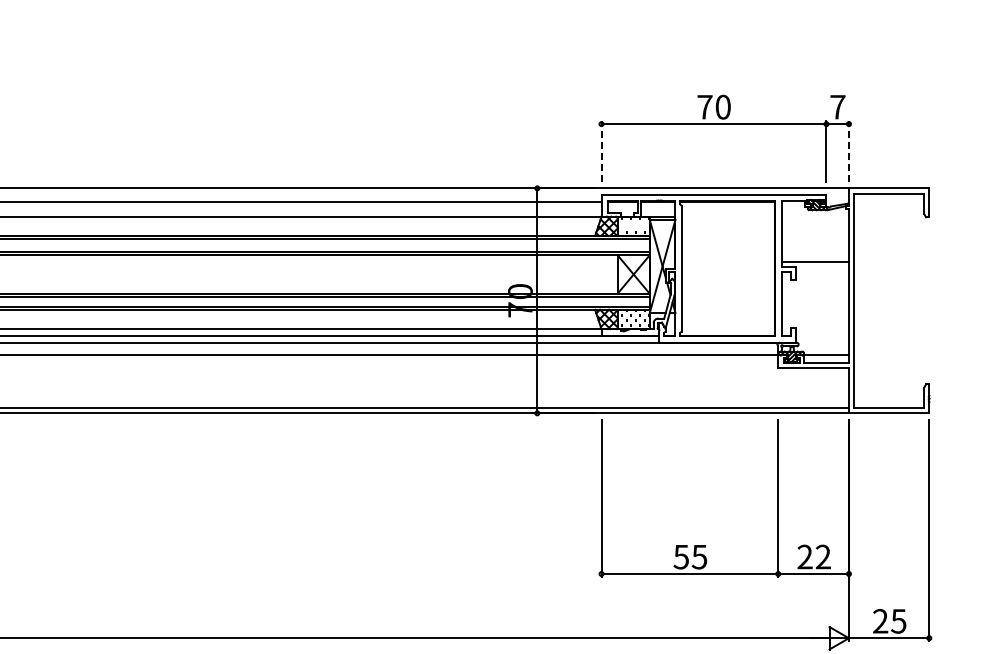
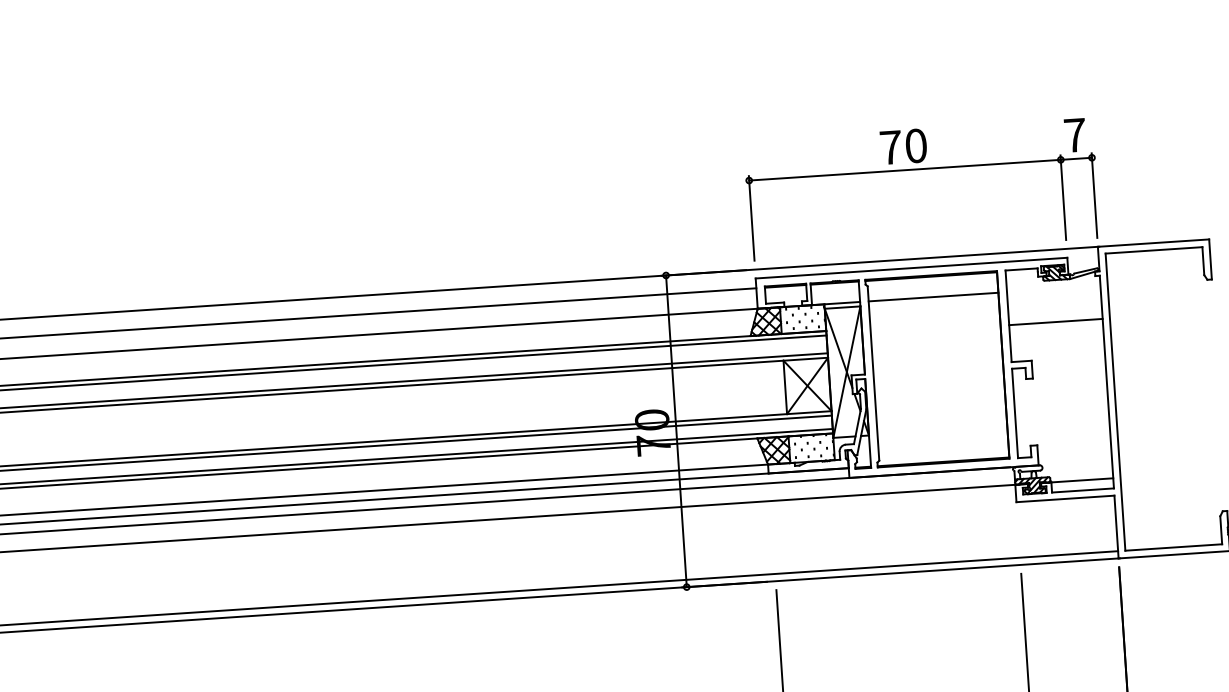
line: (601, 151) -> (751, 218), dashed -> solid
line: (848, 151) -> (1093, 195), dashed -> solid
line: (728, 216) -> (933, 296), added
line: (814, 262) -> (1054, 322), moved

